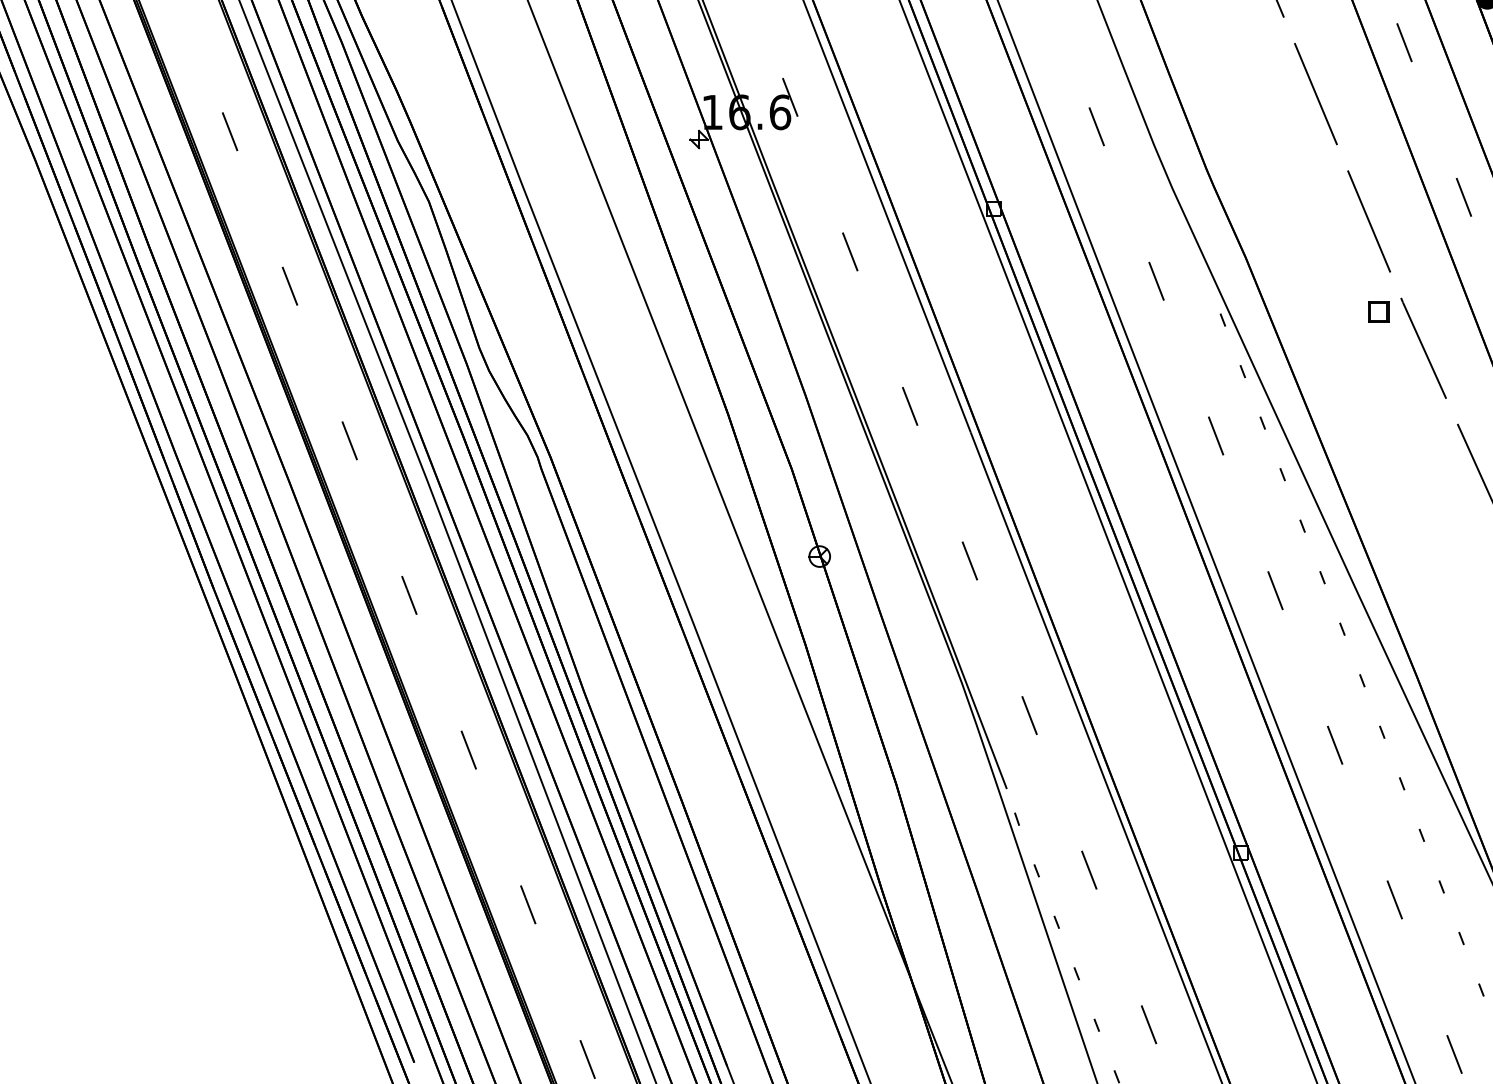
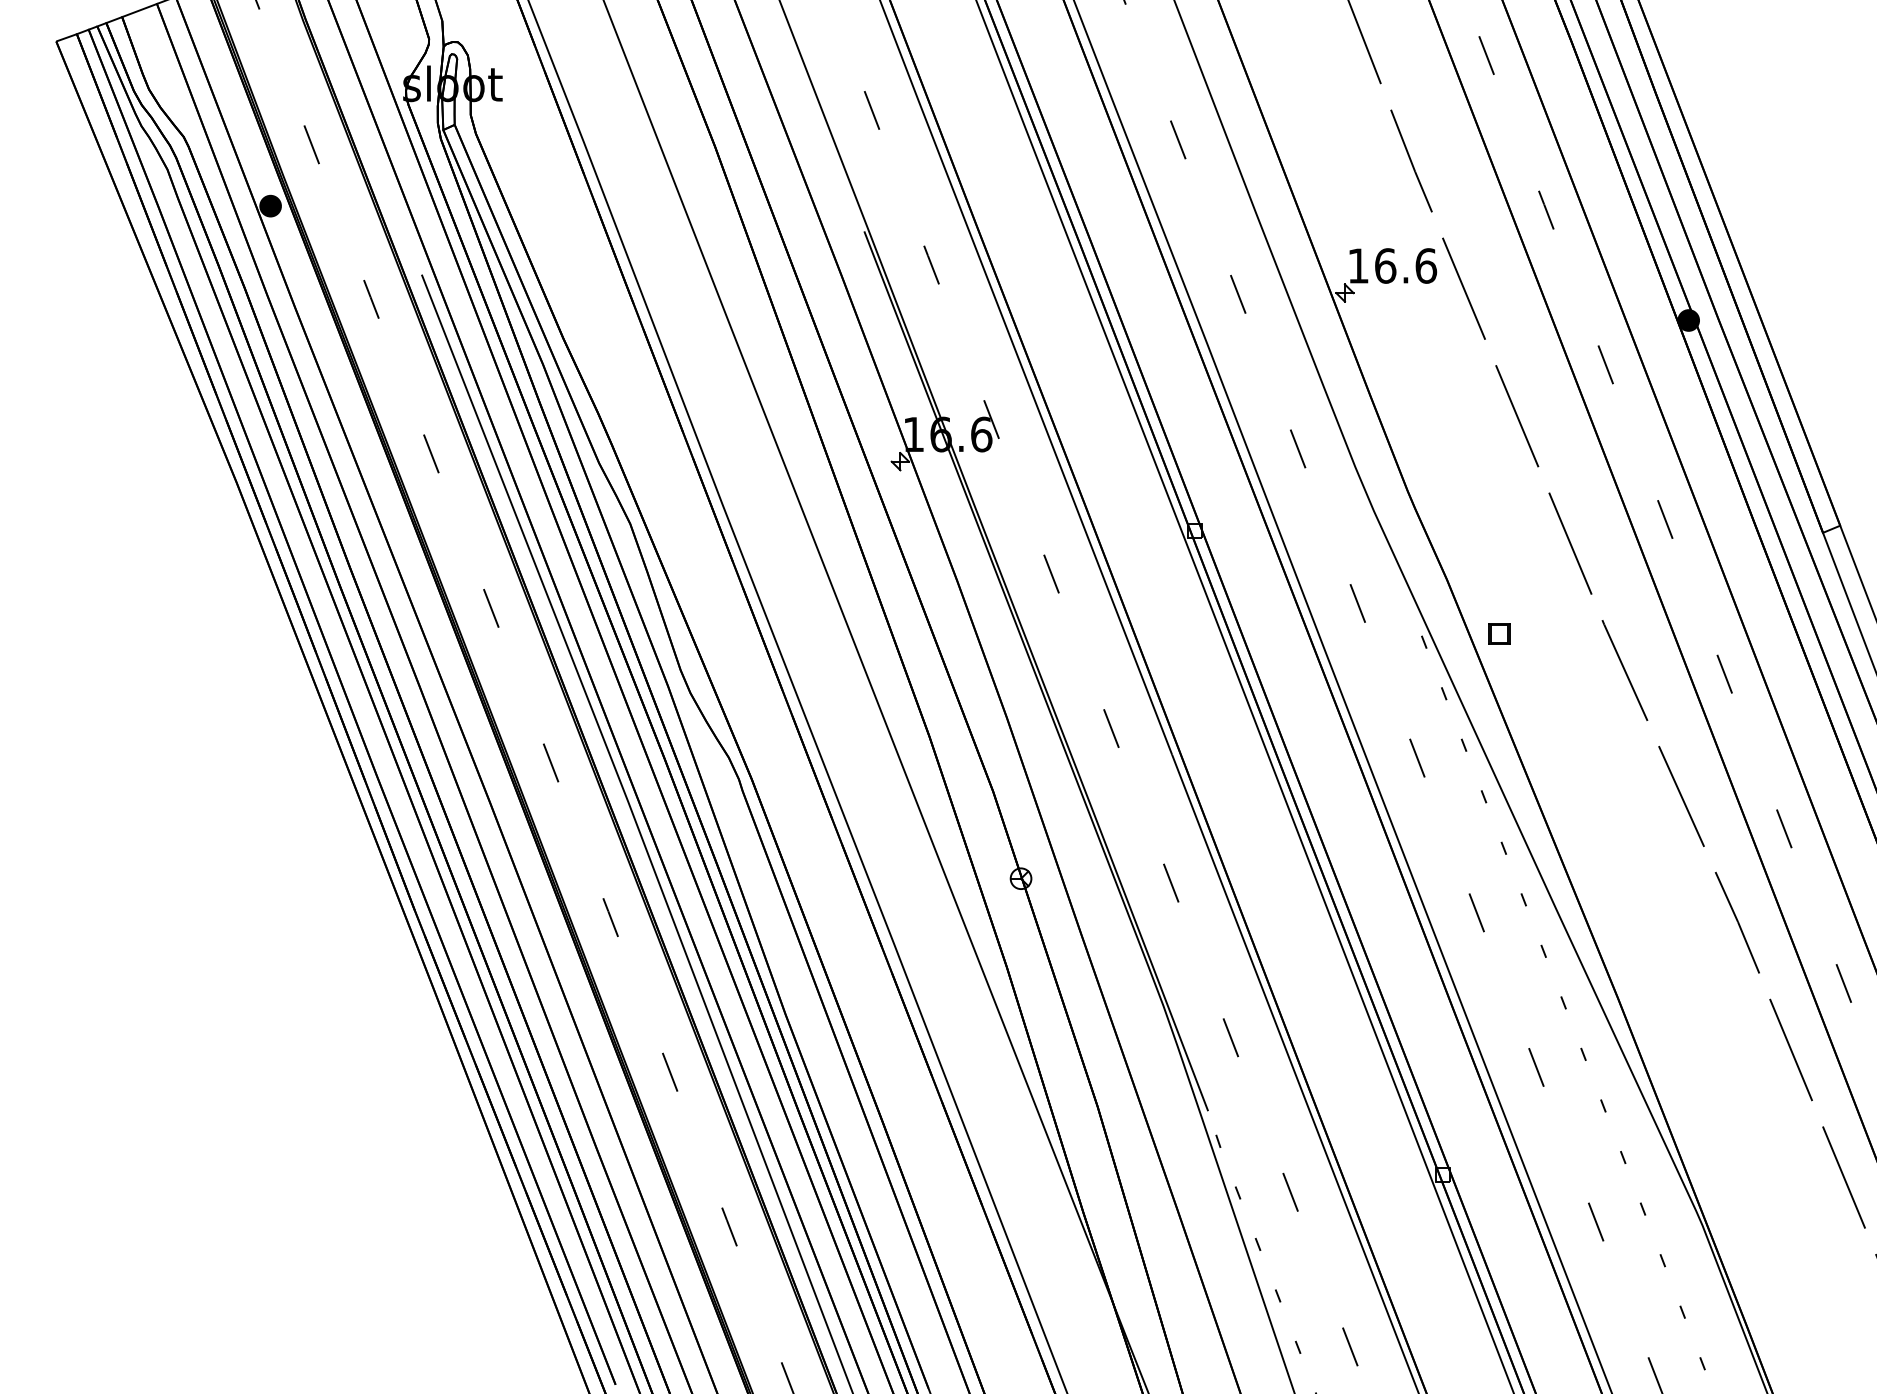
part: (1379, 311) -> (1499, 633), moved

